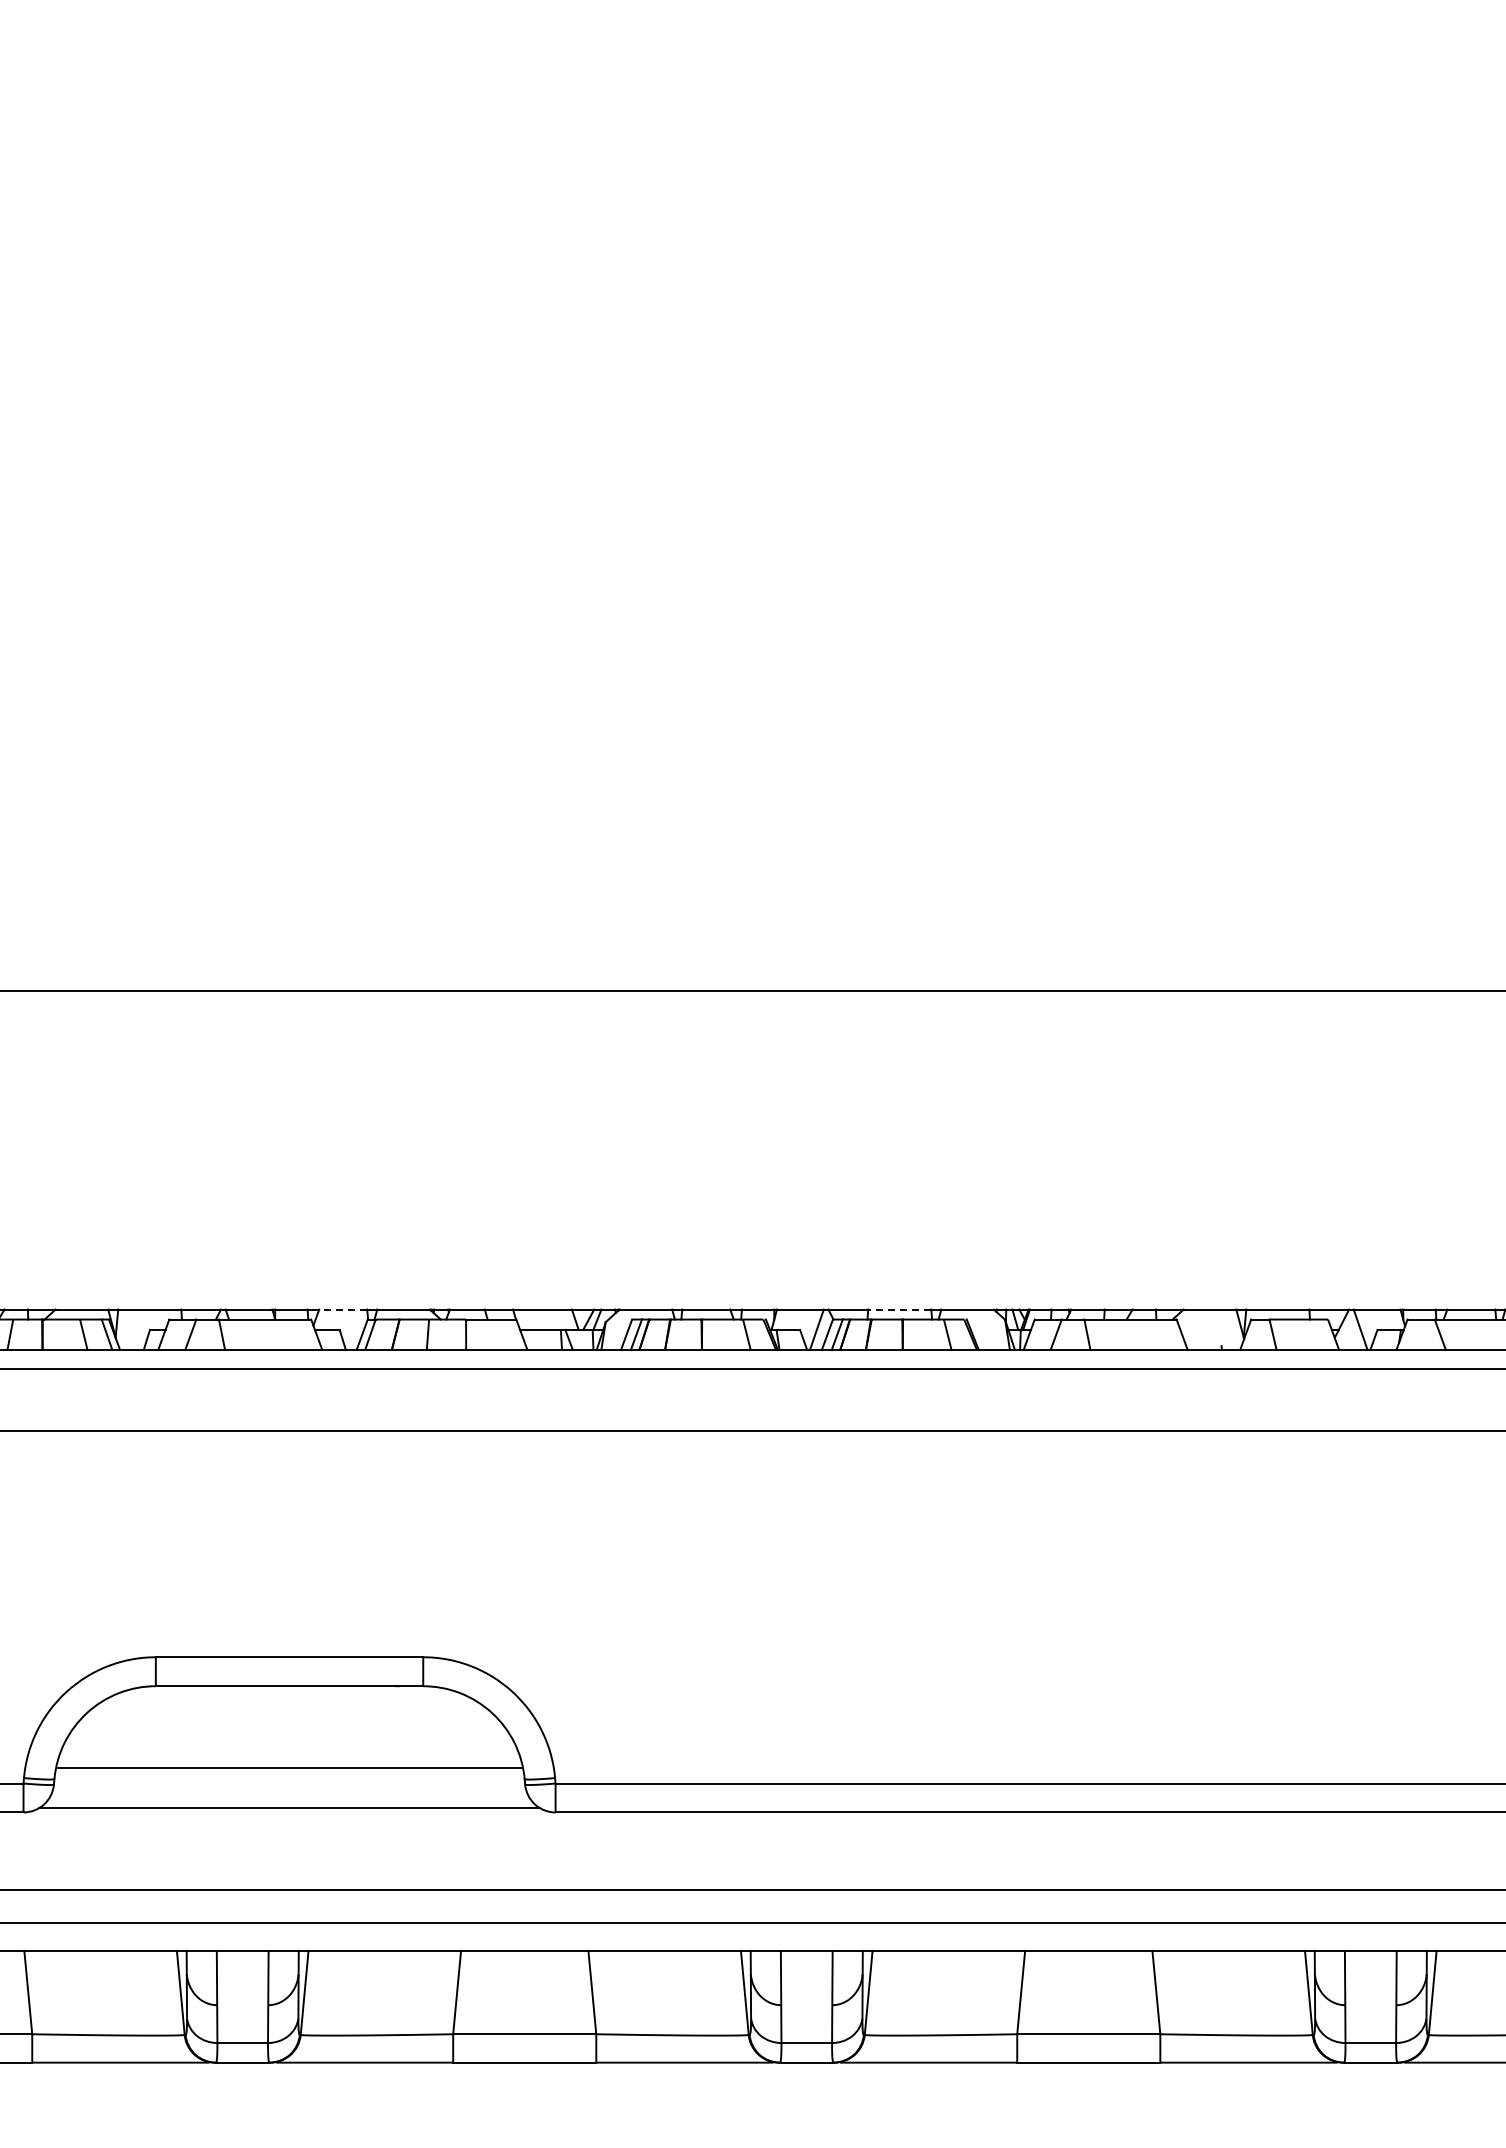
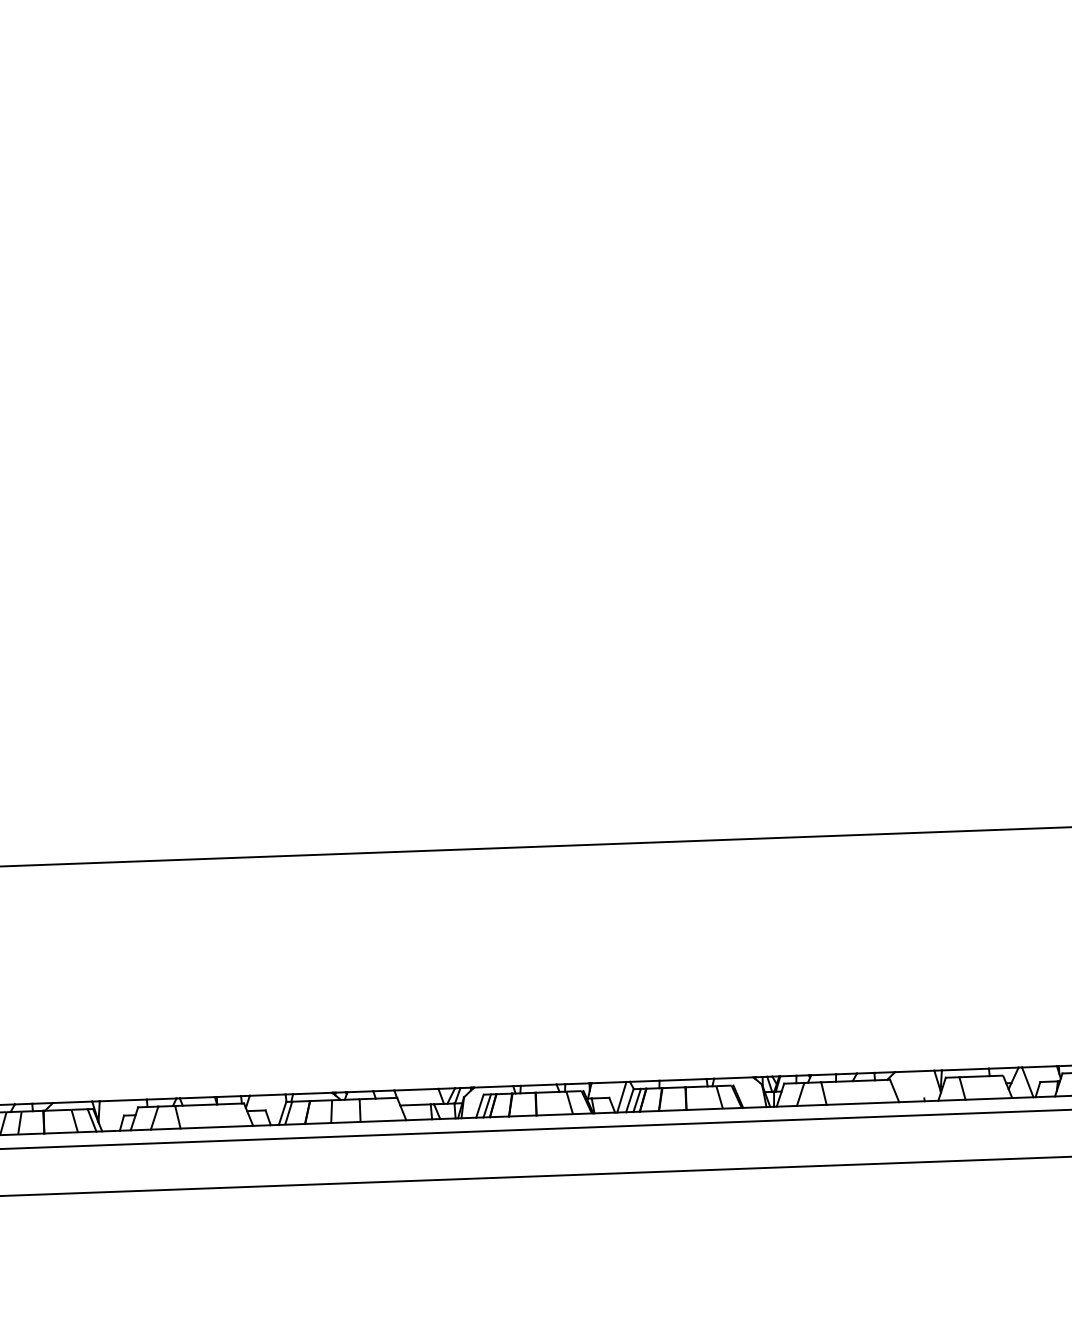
line: (343, 1309) -> (267, 1095), dashed -> solid
line: (899, 1309) -> (682, 1079), dashed -> solid

